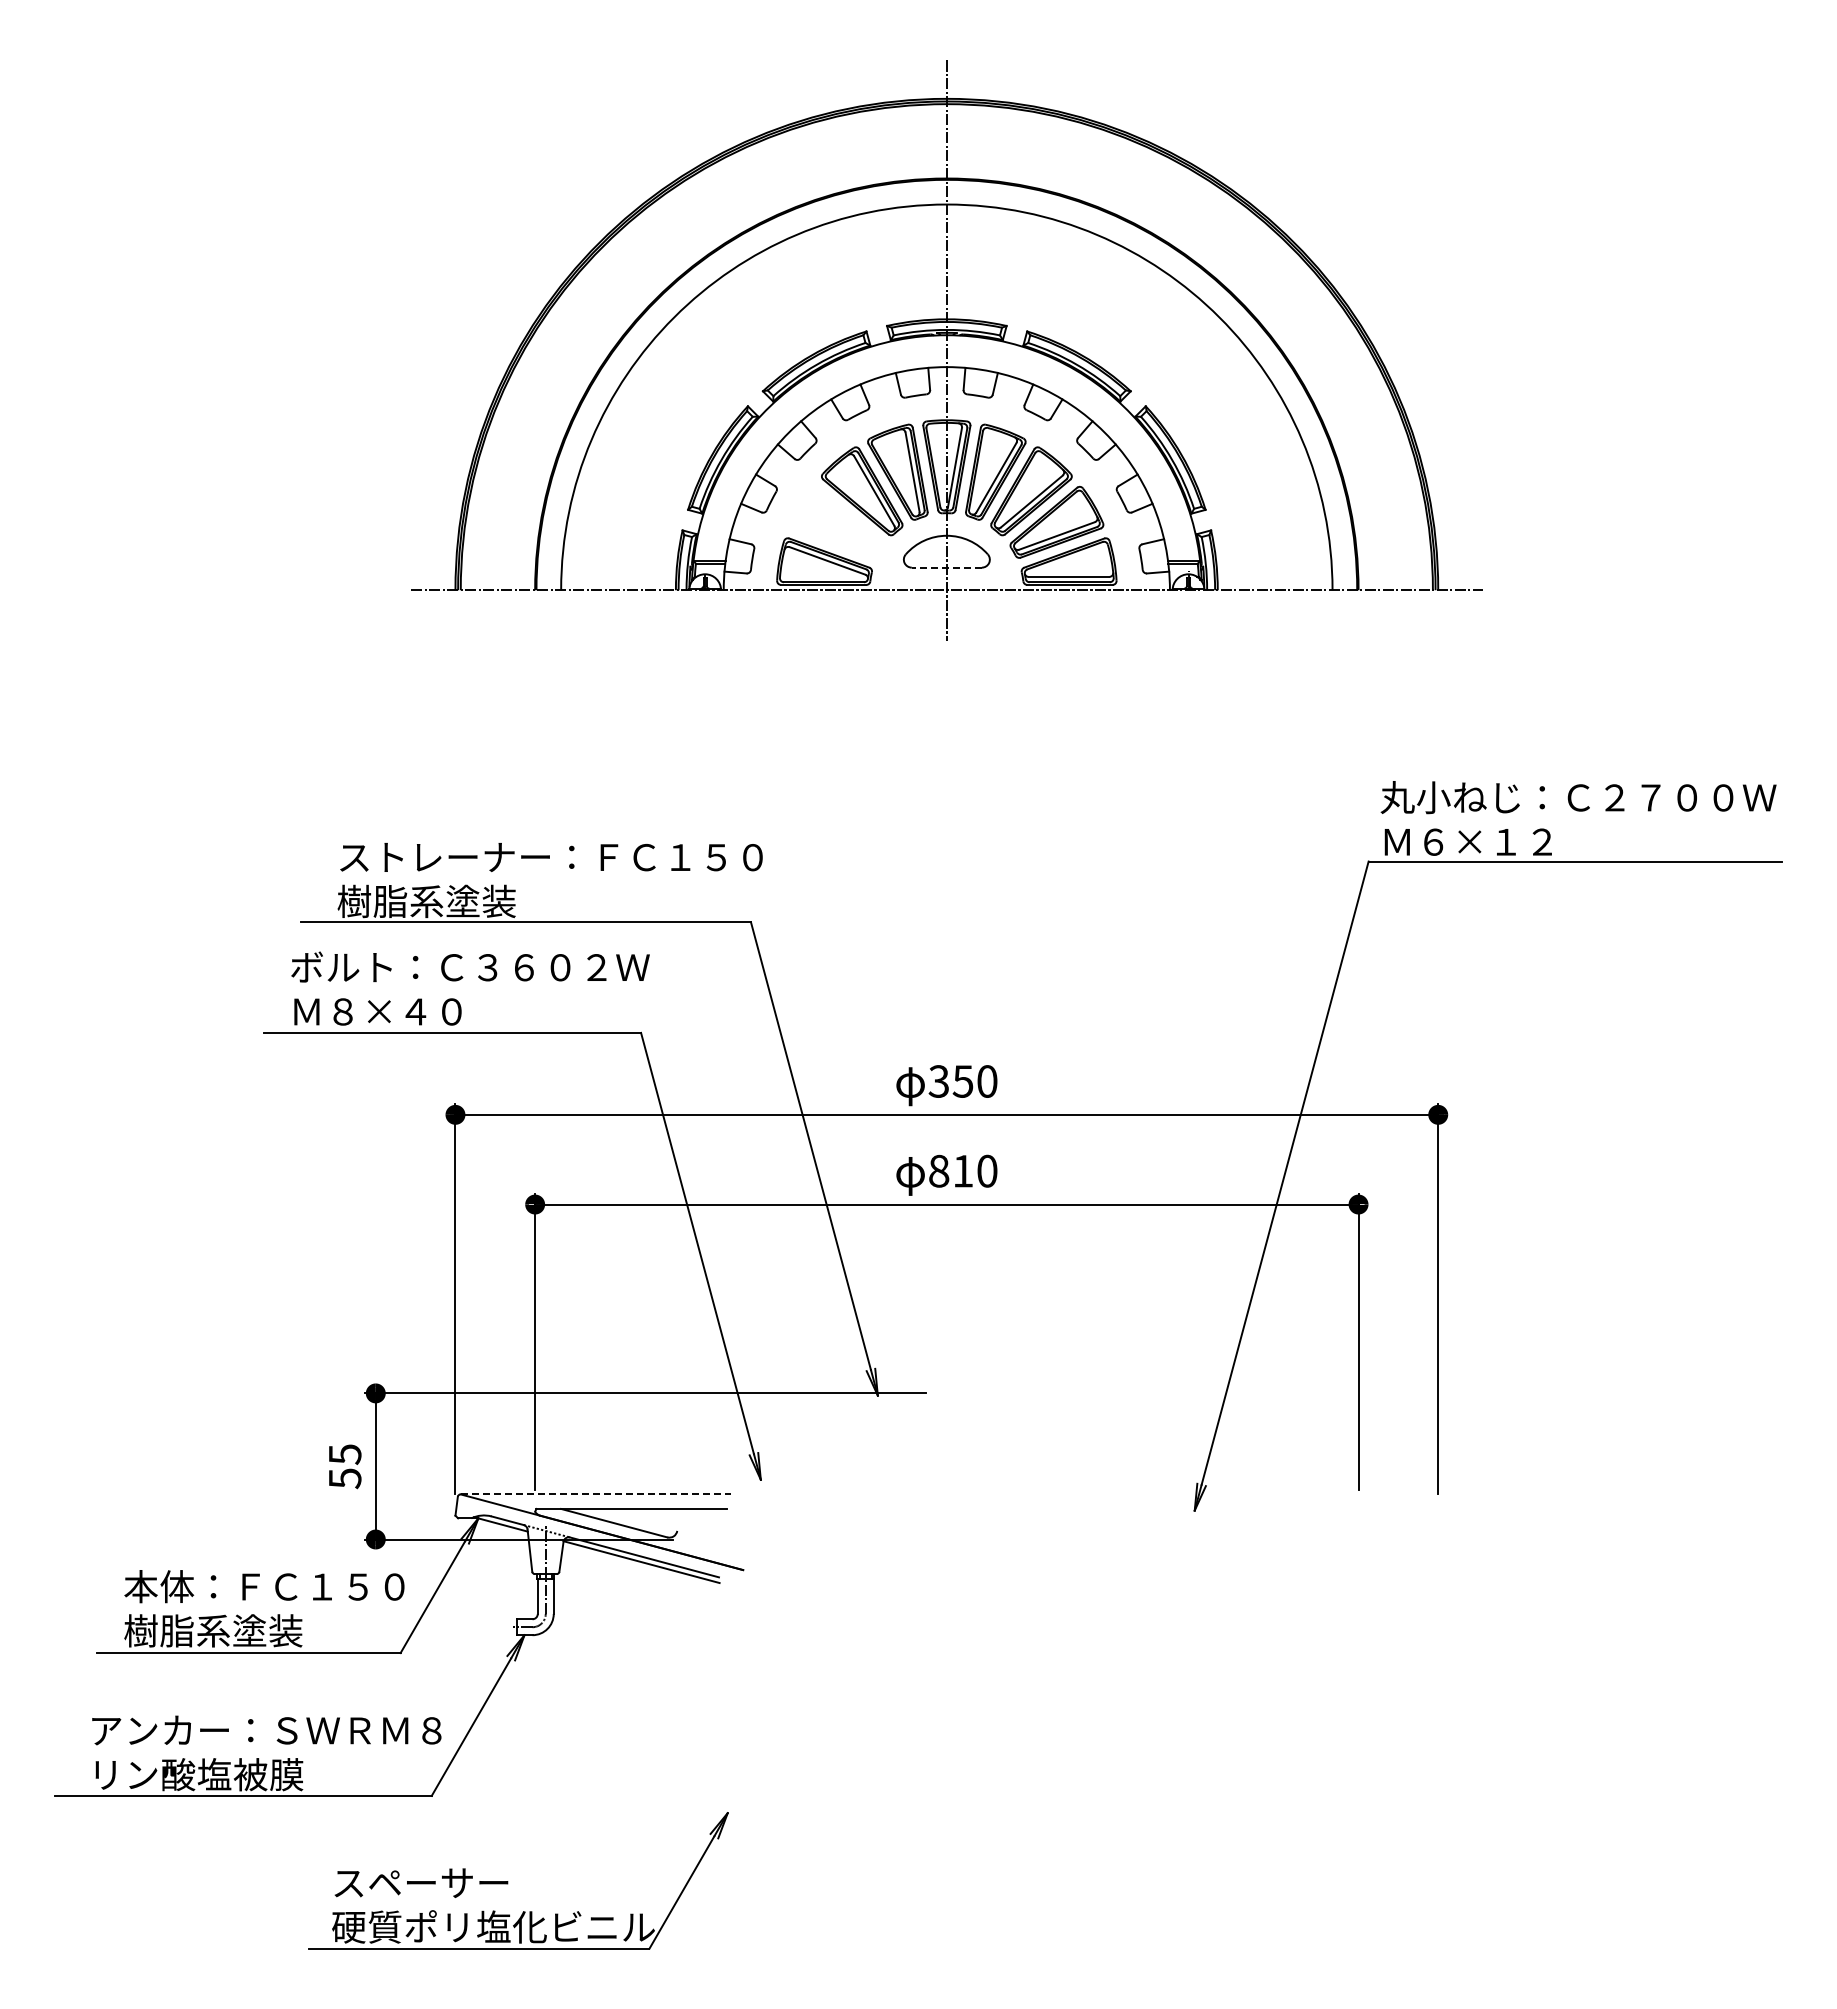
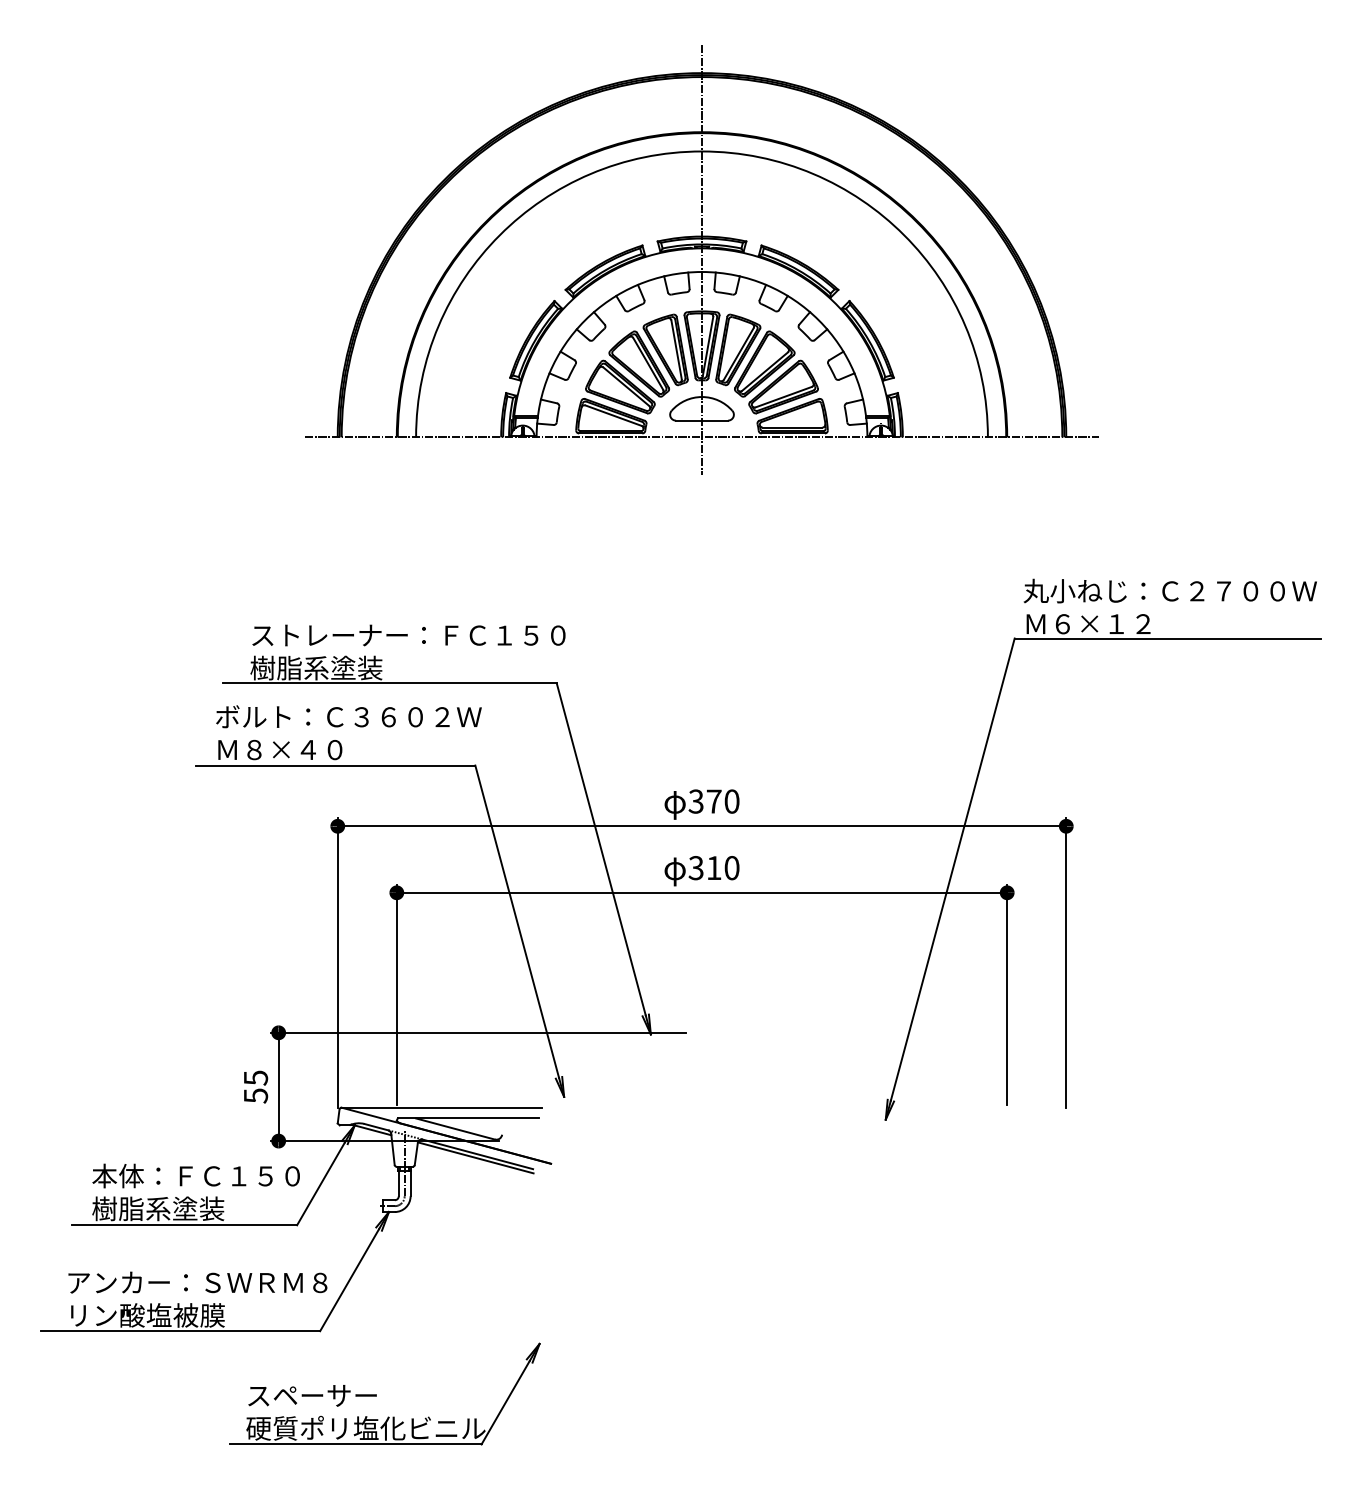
part: (836, 522) -> (620, 387), added
line: (946, 567) -> (701, 420), dashed -> solid
text: (962, 1081) -> (713, 801), 350 -> 370
text: (938, 1170) -> (695, 867), 810 -> 310
line: (596, 1494) -> (442, 1107), dashed -> solid

